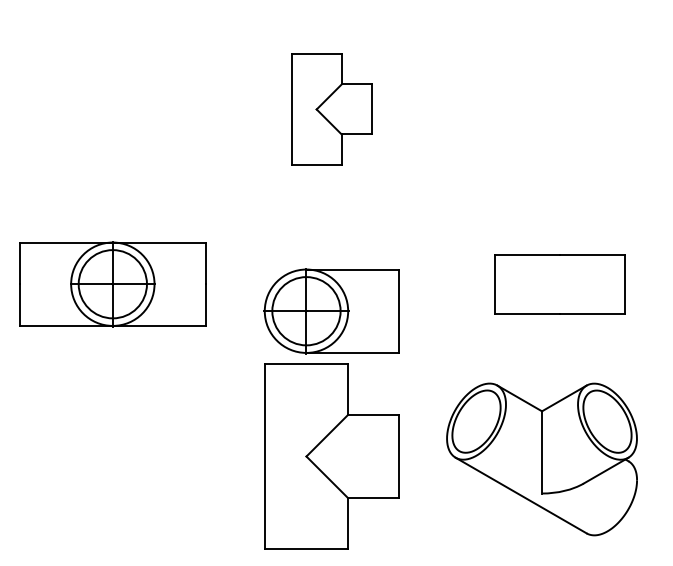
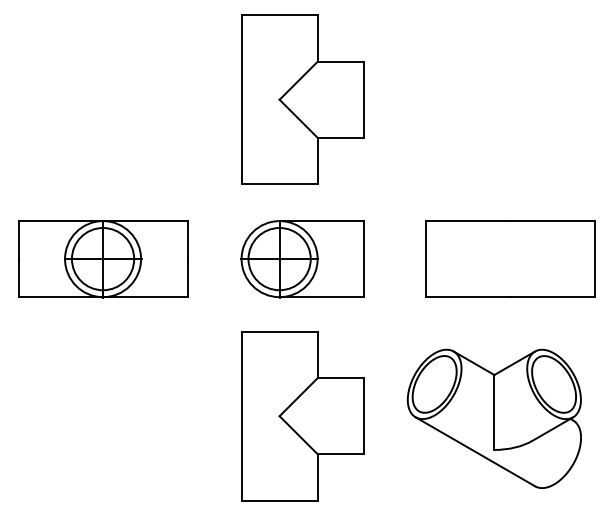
part: (331, 109) -> (302, 99), size x1.67
part: (559, 284) -> (510, 259), size x1.43
part: (331, 311) -> (302, 259), moved

